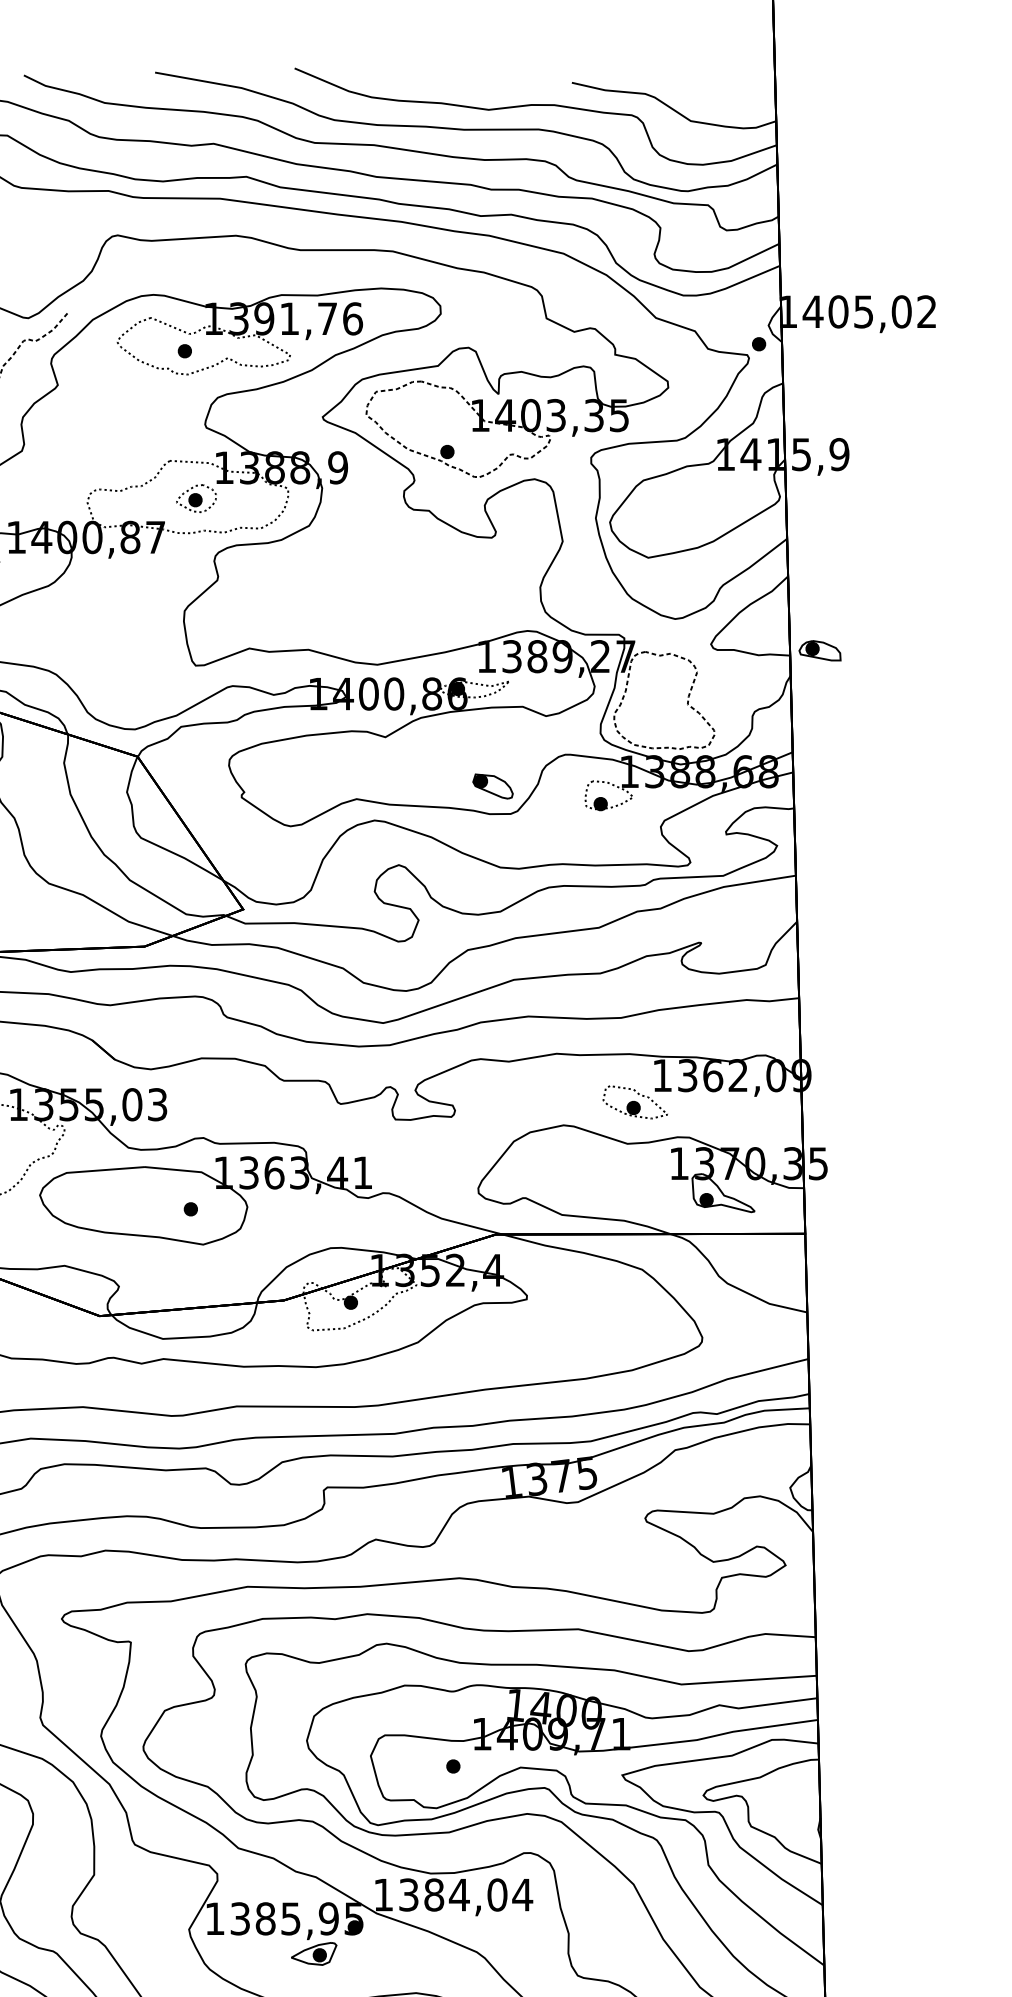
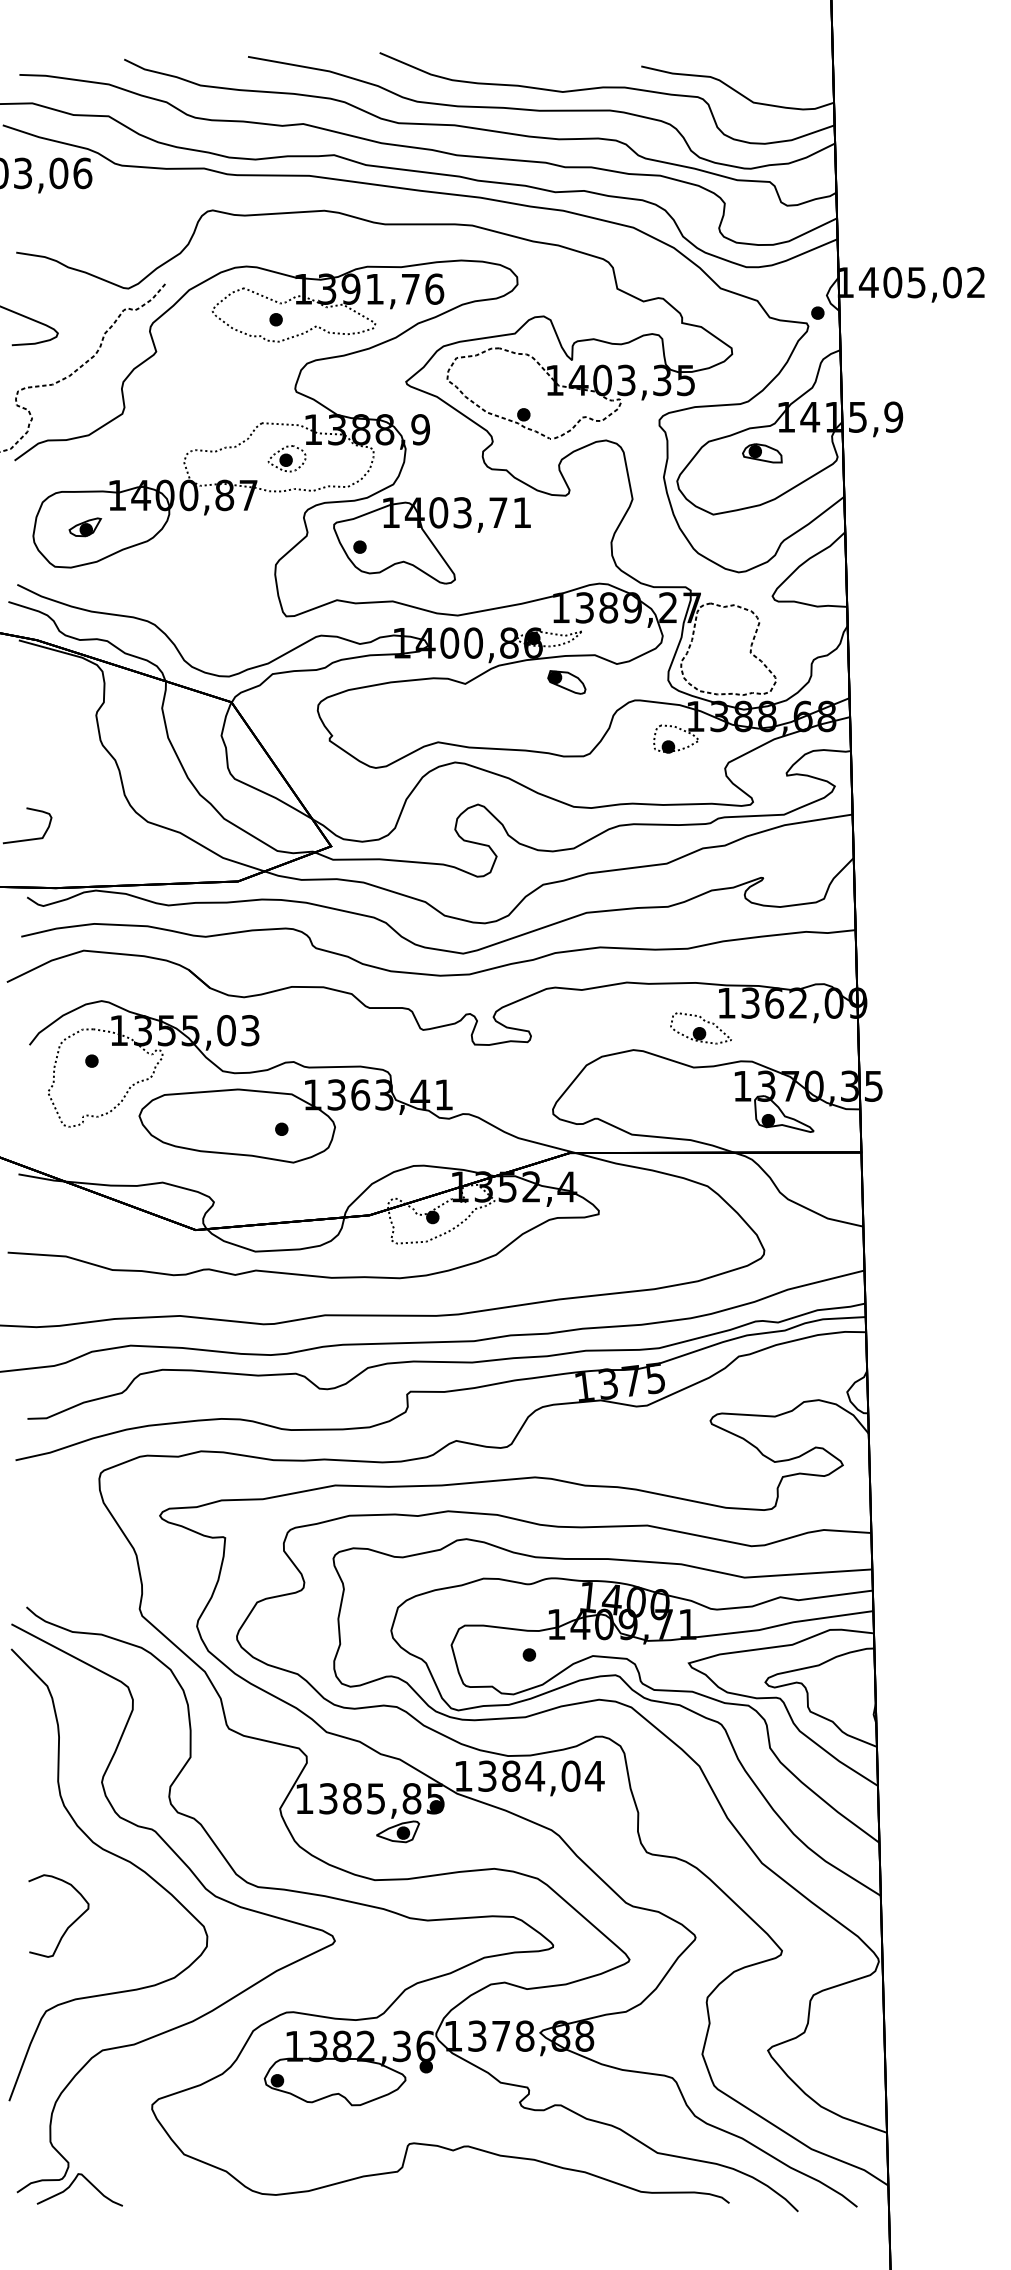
part: (349, 585) -> (431, 540), added
part: (820, 650) -> (762, 453), moved
part: (492, 786) -> (566, 682), moved
text: (328, 1918) -> (411, 1798), 1385,95 -> 1385,85

